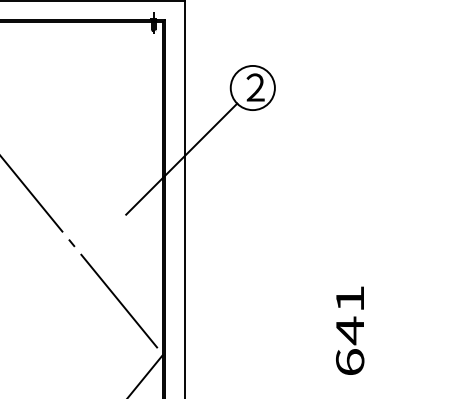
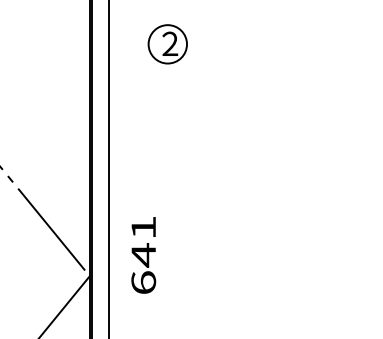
line: (181, 158) -> (105, 105), removed
text: (350, 330) -> (144, 255), moved

